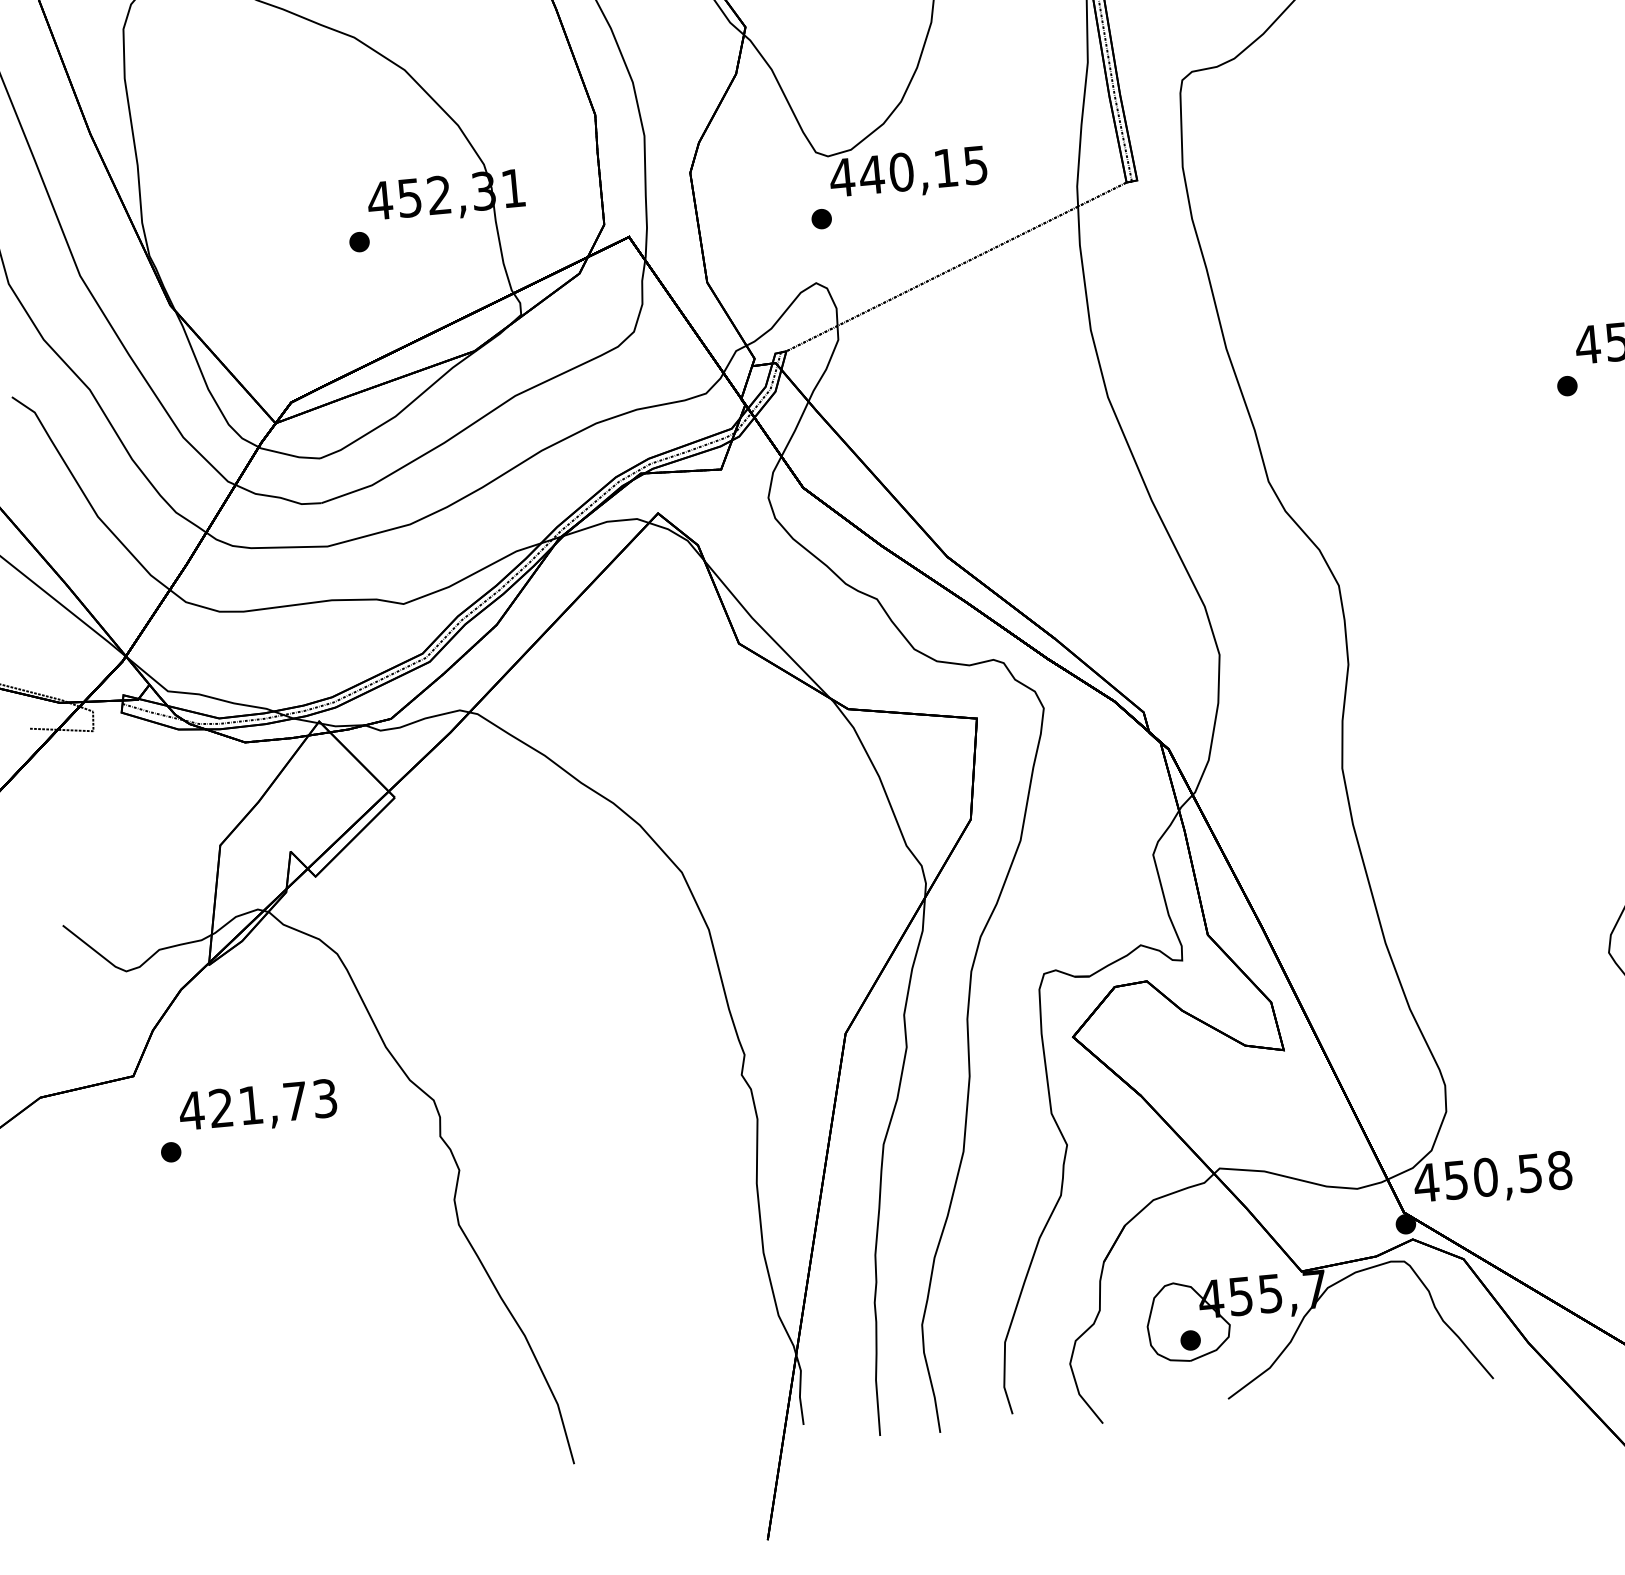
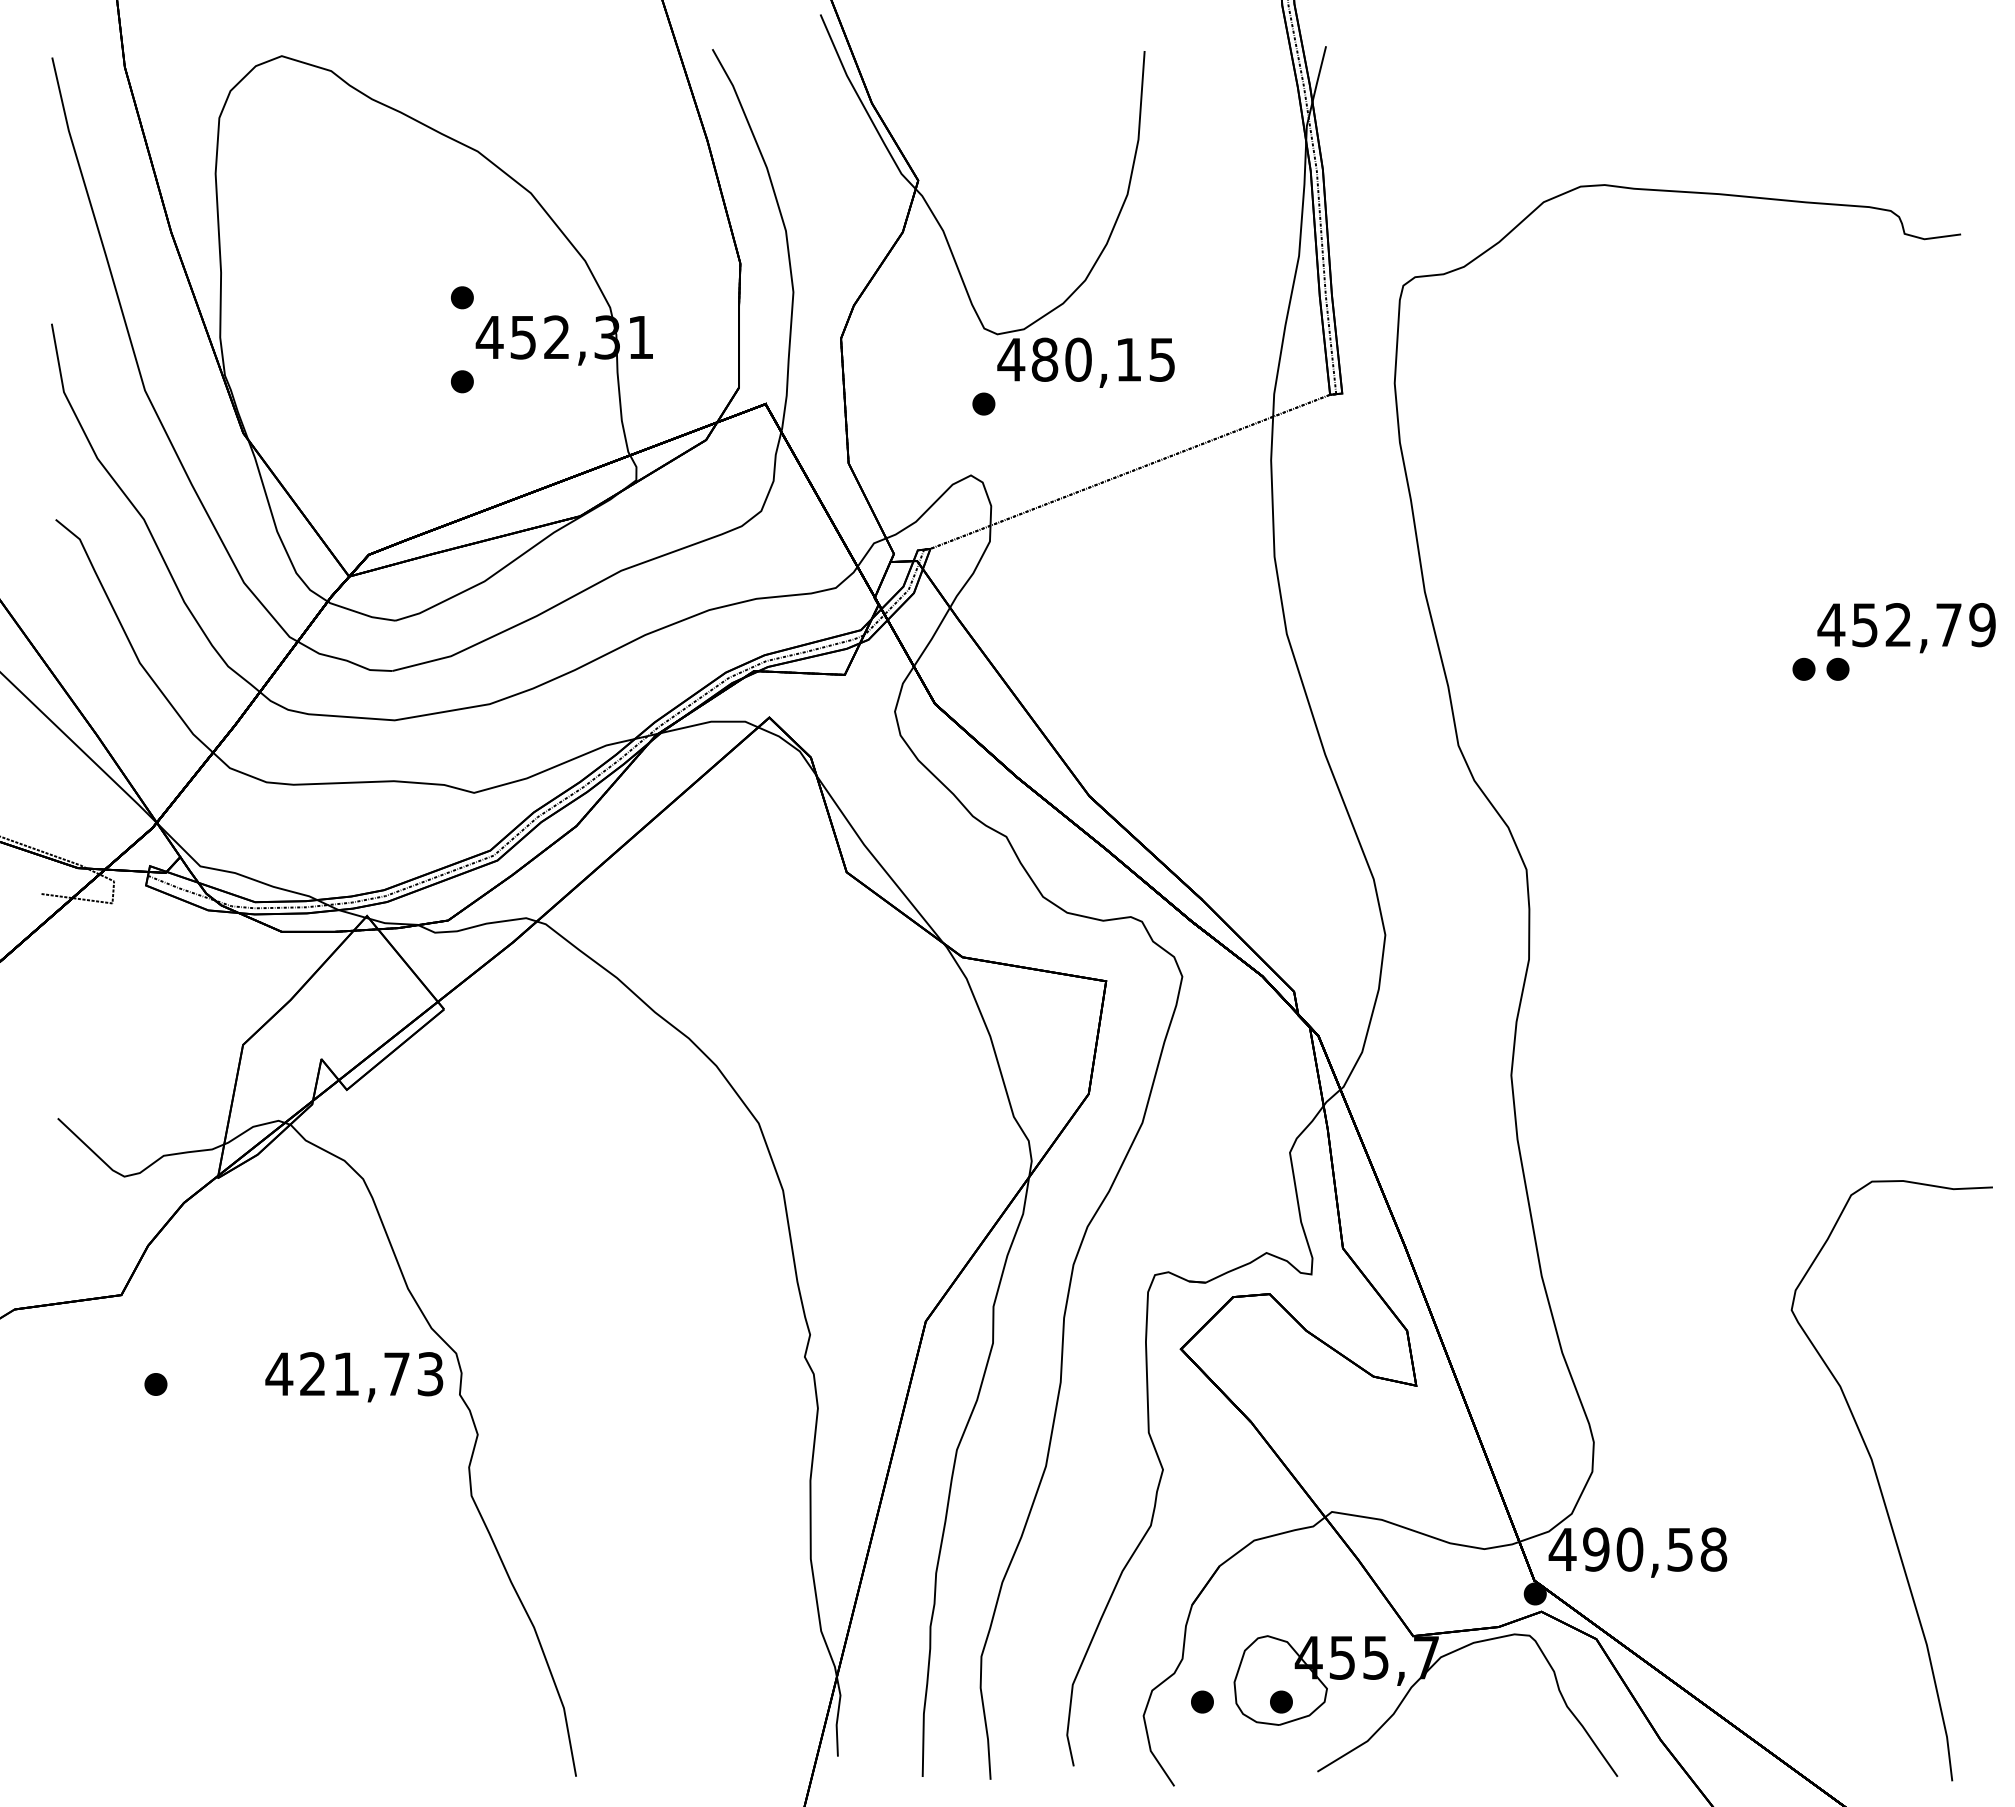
part: (352, 167) -> (462, 297), added
text: (871, 174) -> (1044, 359), 440,15 -> 480,15
part: (1596, 382) -> (1837, 668), added
text: (258, 1107) -> (354, 1377), moved
text: (1456, 1180) -> (1596, 1549), 450,58 -> 490,58
part: (1120, 1346) -> (1202, 1701), added

